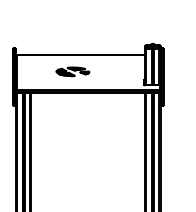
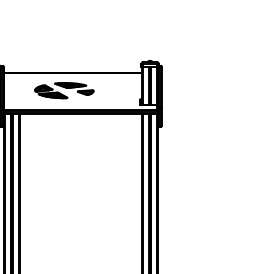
part: (72, 71) -> (64, 90), size x1.67

